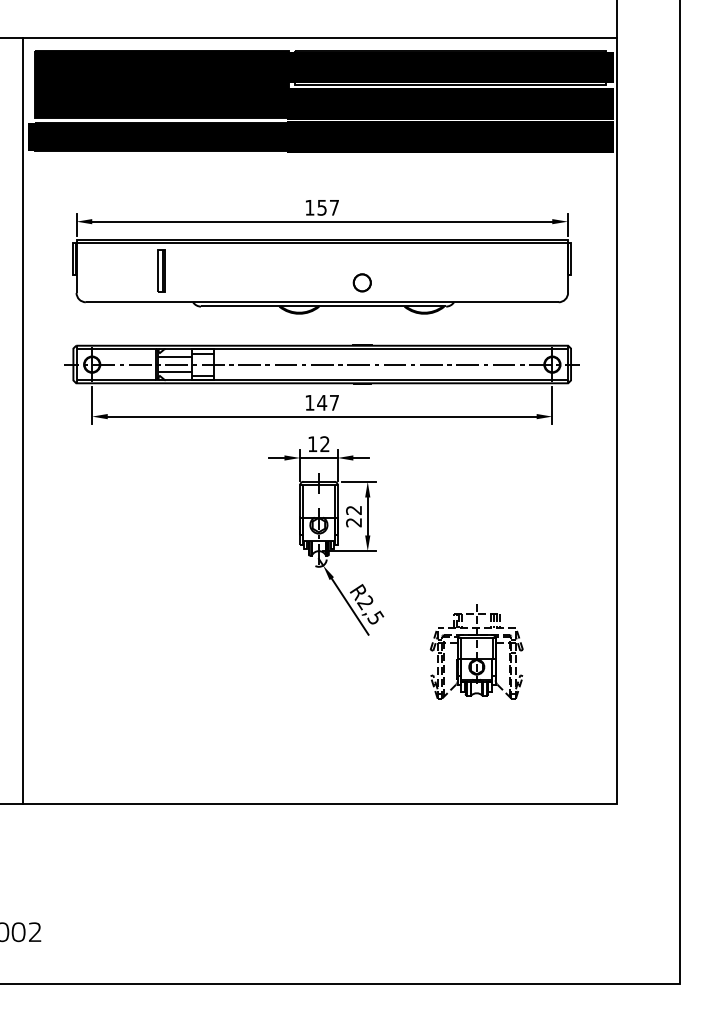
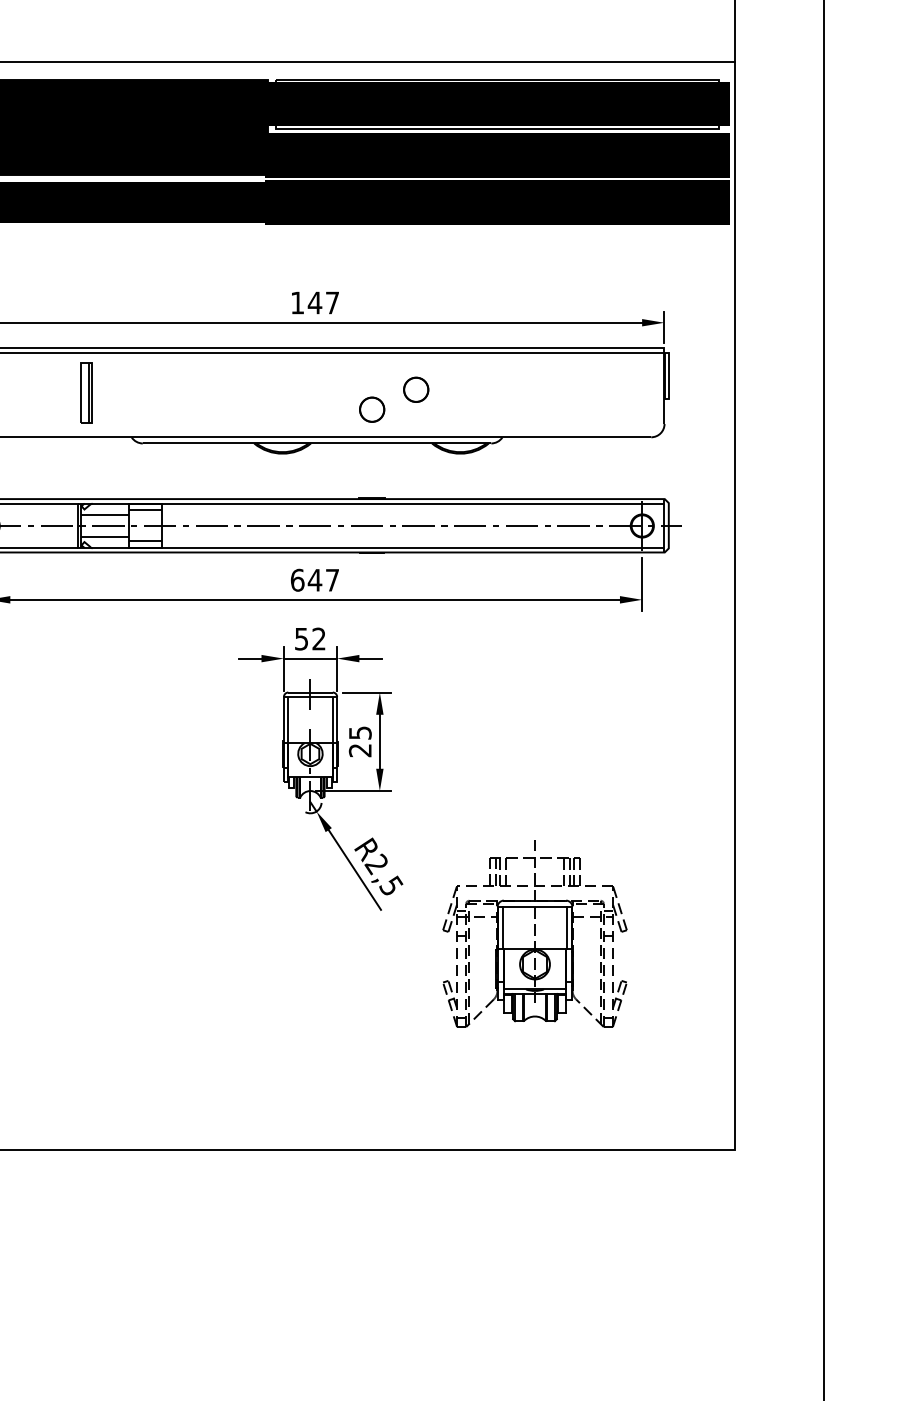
text: (322, 207) -> (315, 302), 157 -> 147
circle: (392, 268) -> (415, 389), added
text: (309, 402) -> (297, 579), 147 -> 647
text: (312, 444) -> (301, 639), 12 -> 52
text: (354, 510) -> (361, 733), 22 -> 25
part: (476, 651) -> (534, 933), size x1.4

